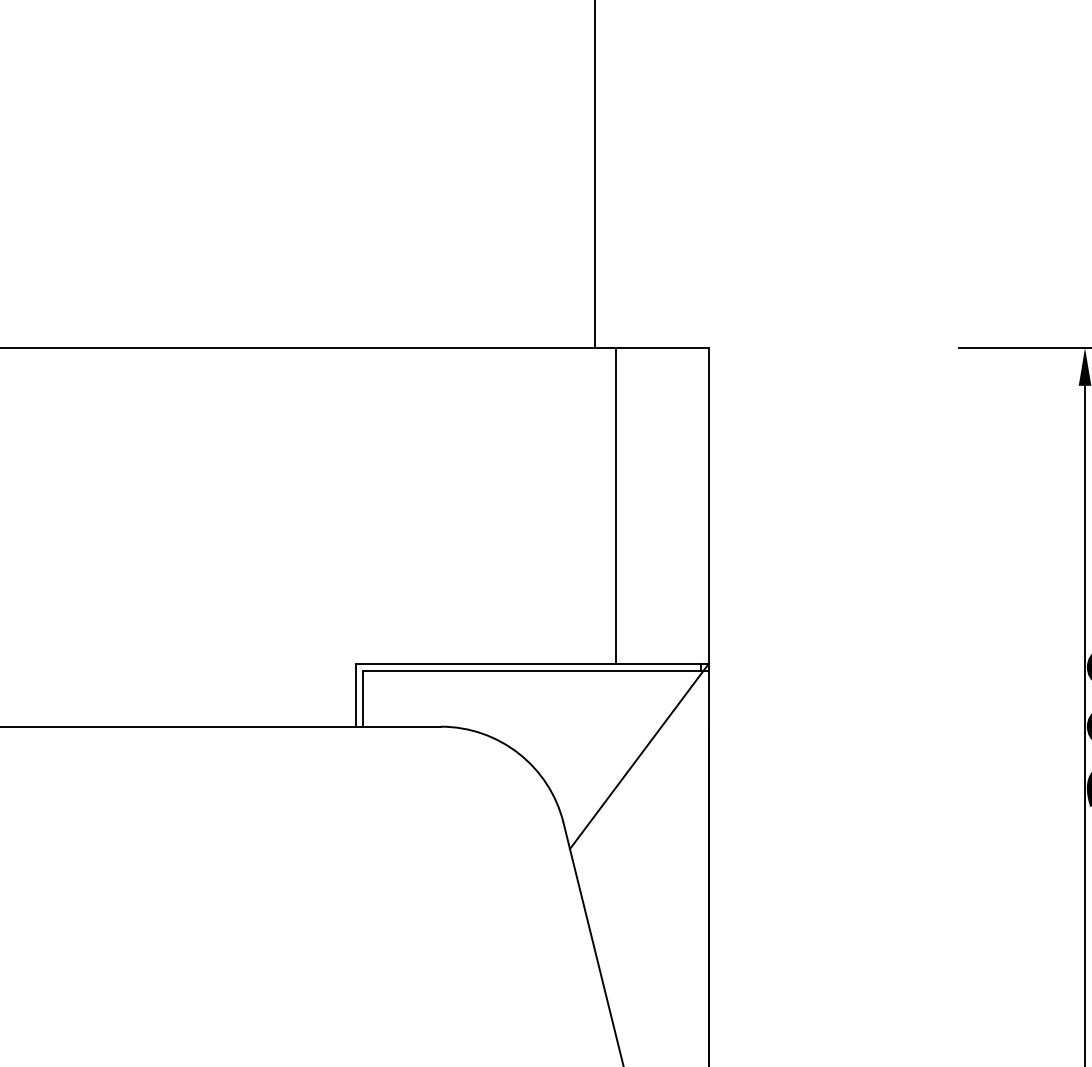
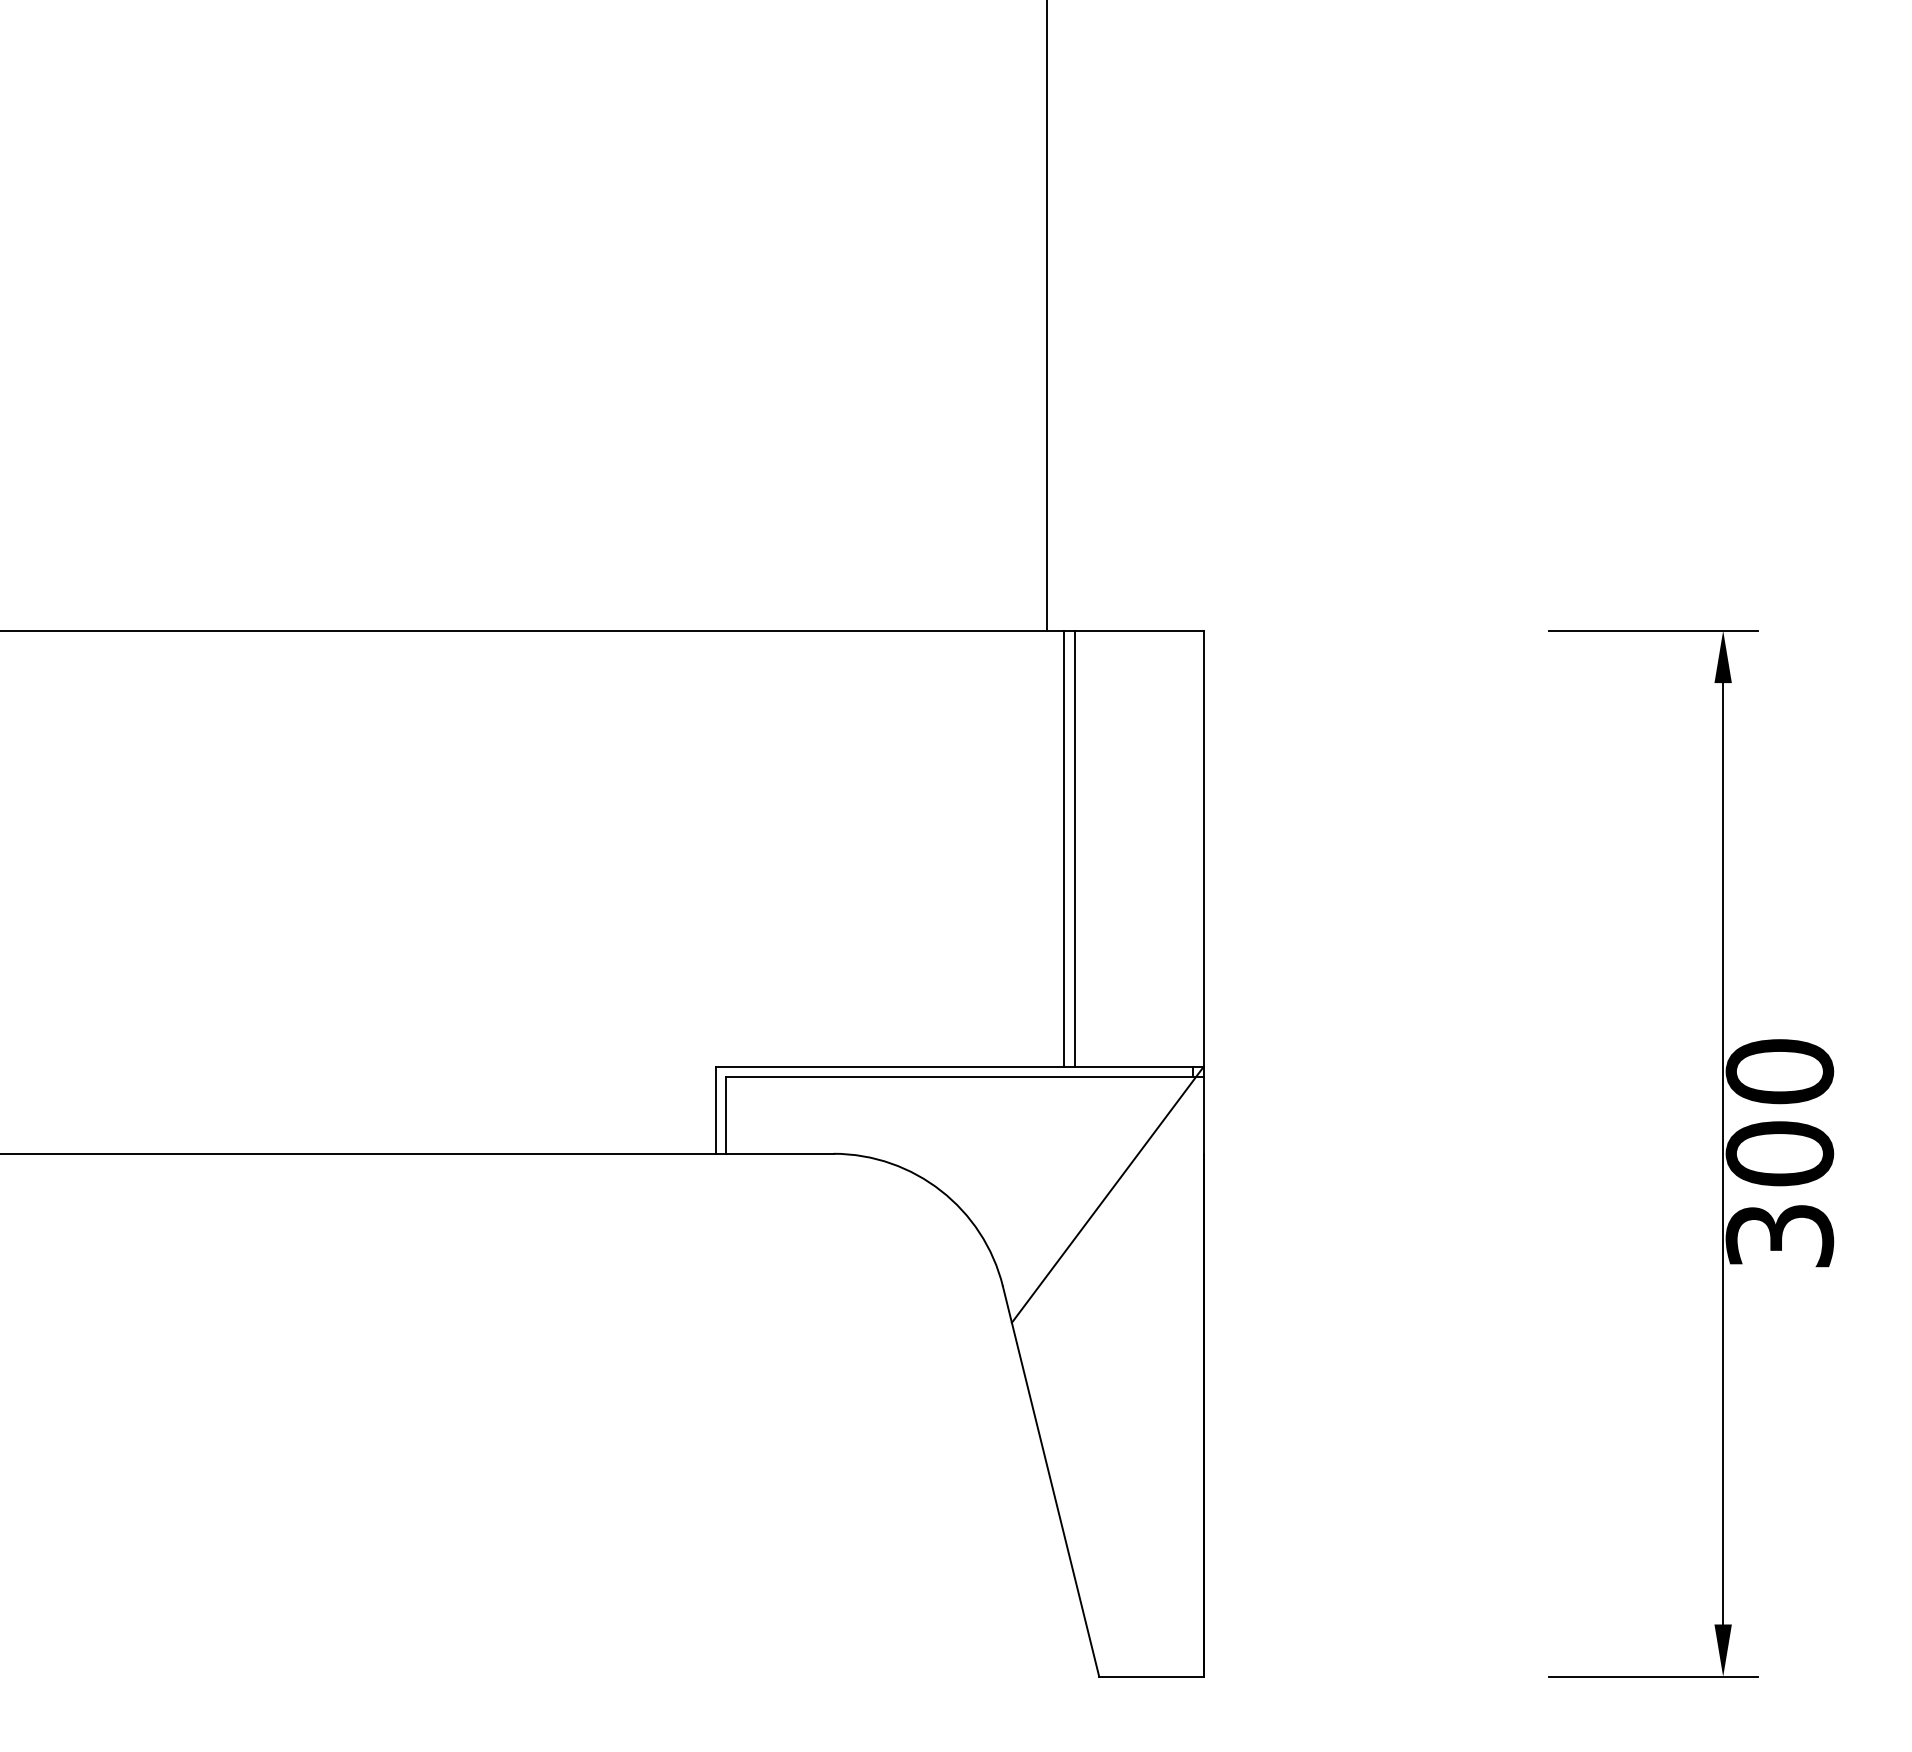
line: (608, 505) -> (1064, 848), added

